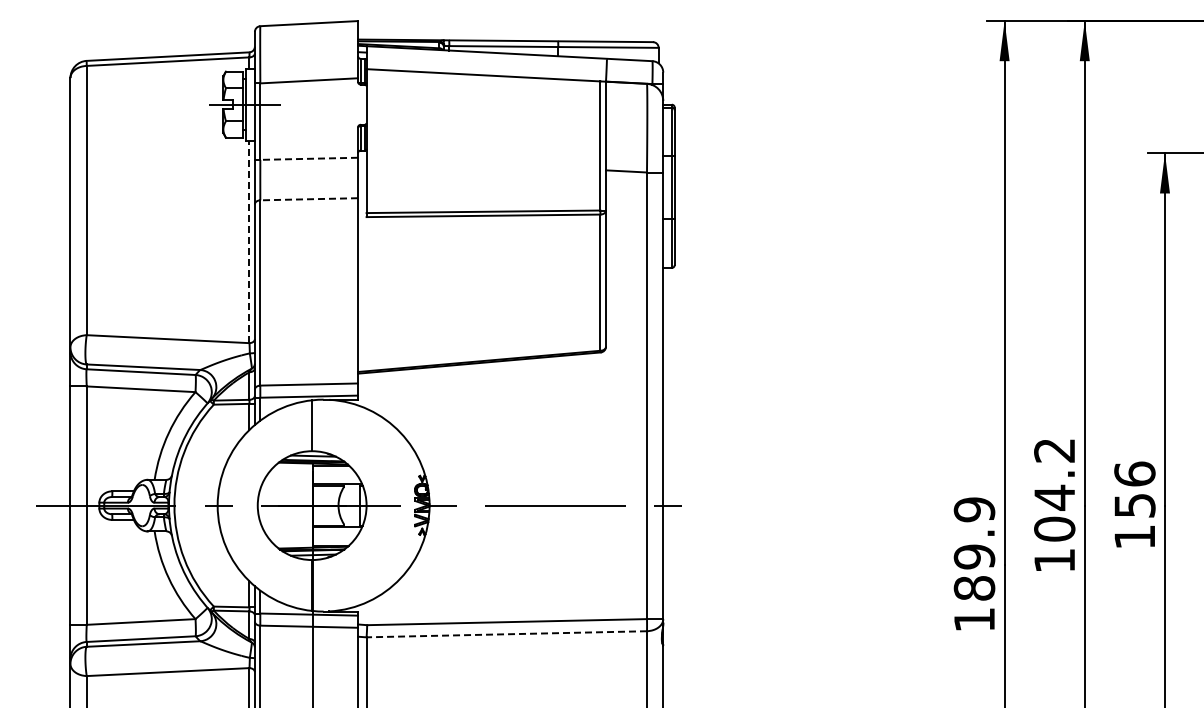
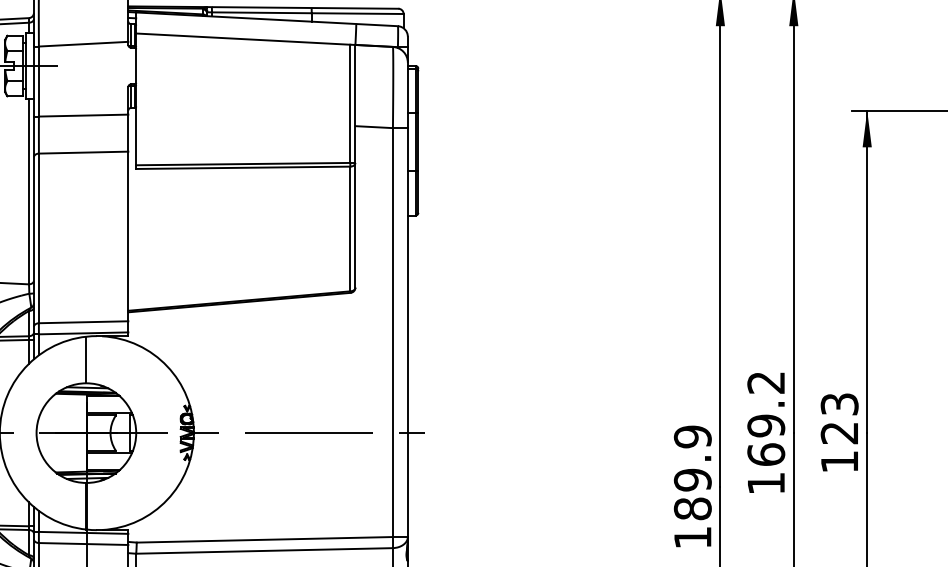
line: (309, 158) -> (83, 115), dashed -> solid
line: (309, 199) -> (83, 152), dashed -> solid
line: (249, 241) -> (29, 191), dashed -> solid
text: (1134, 489) -> (839, 418), 156 -> 123
text: (1054, 512) -> (766, 439), 104.2 -> 169.2
line: (506, 634) -> (264, 551), dashed -> solid

